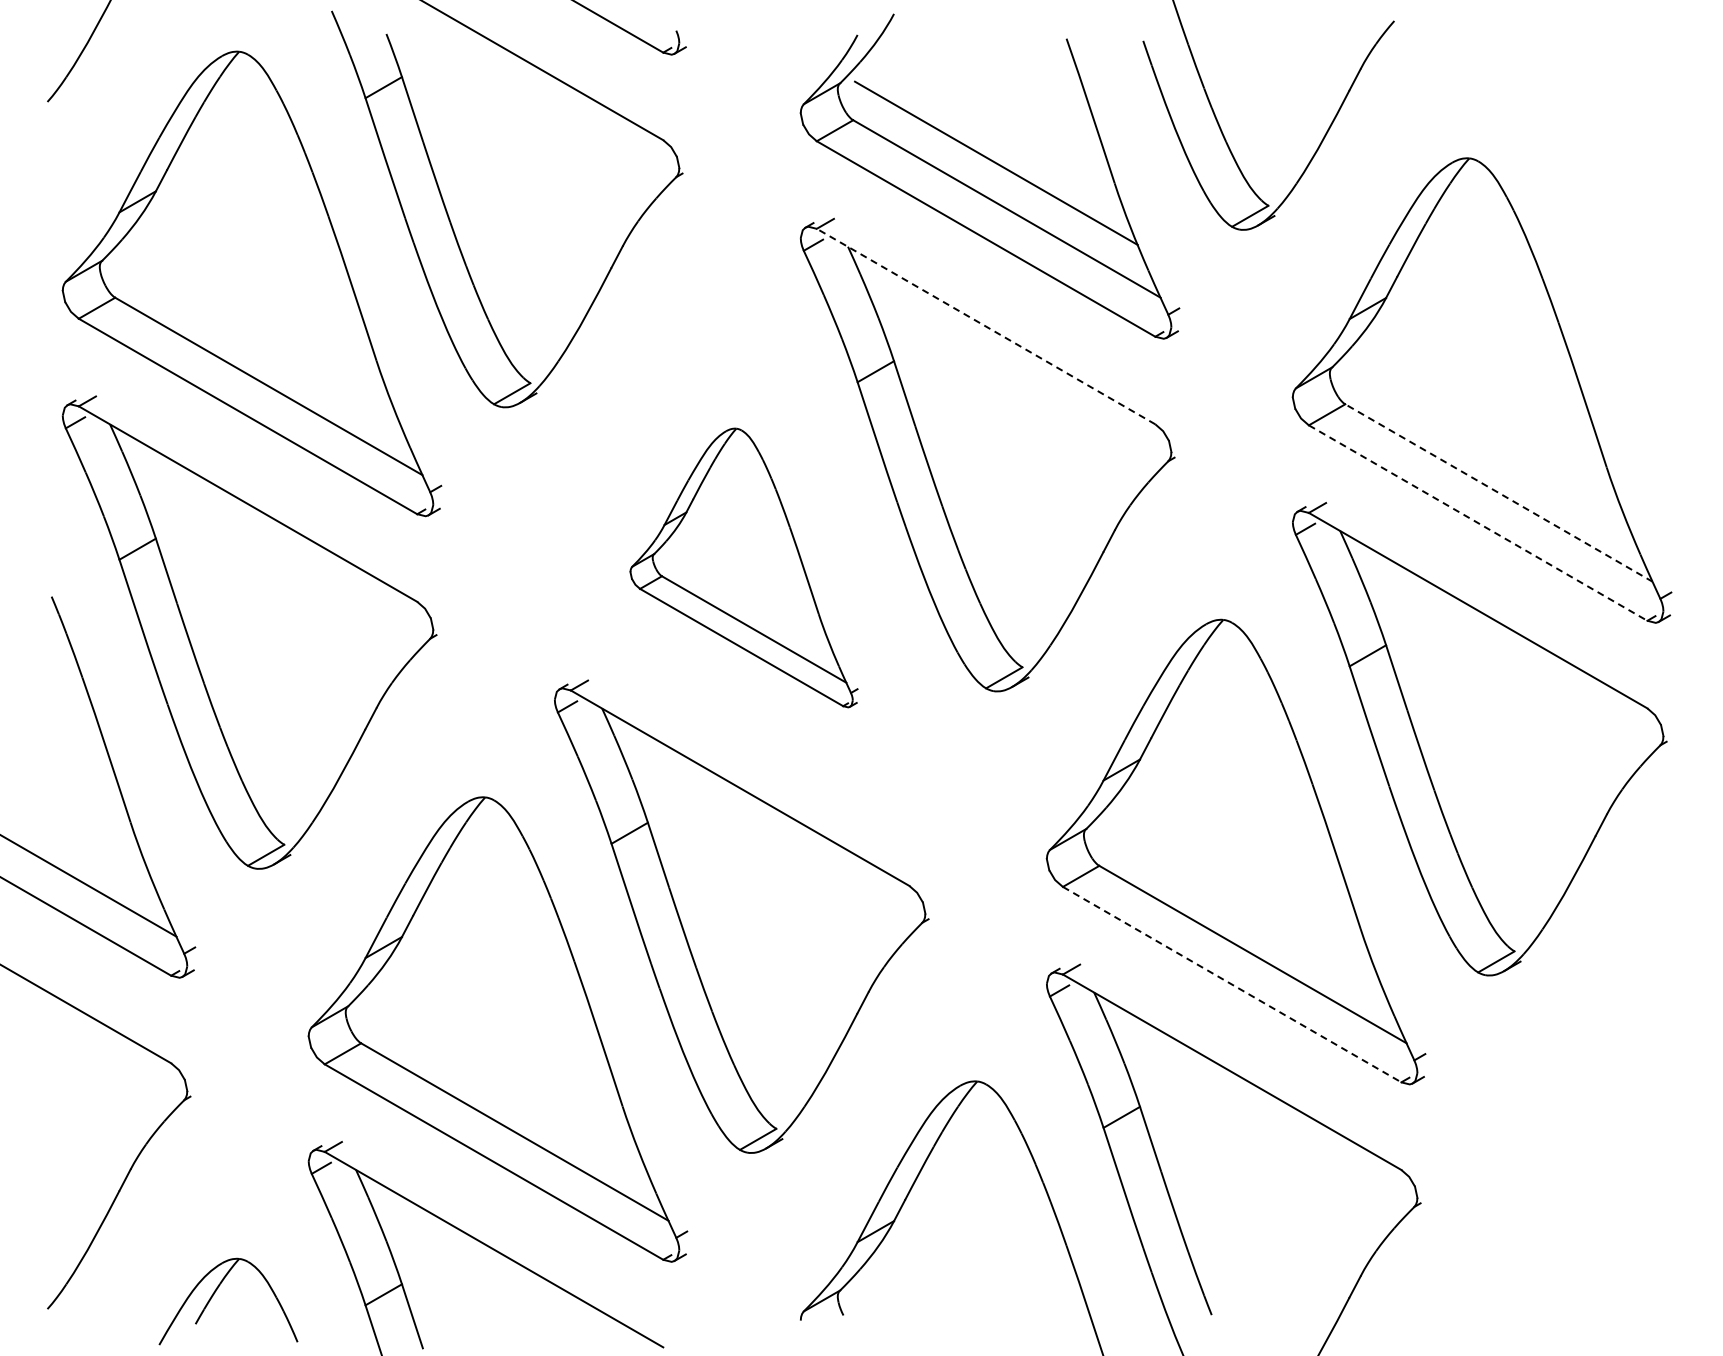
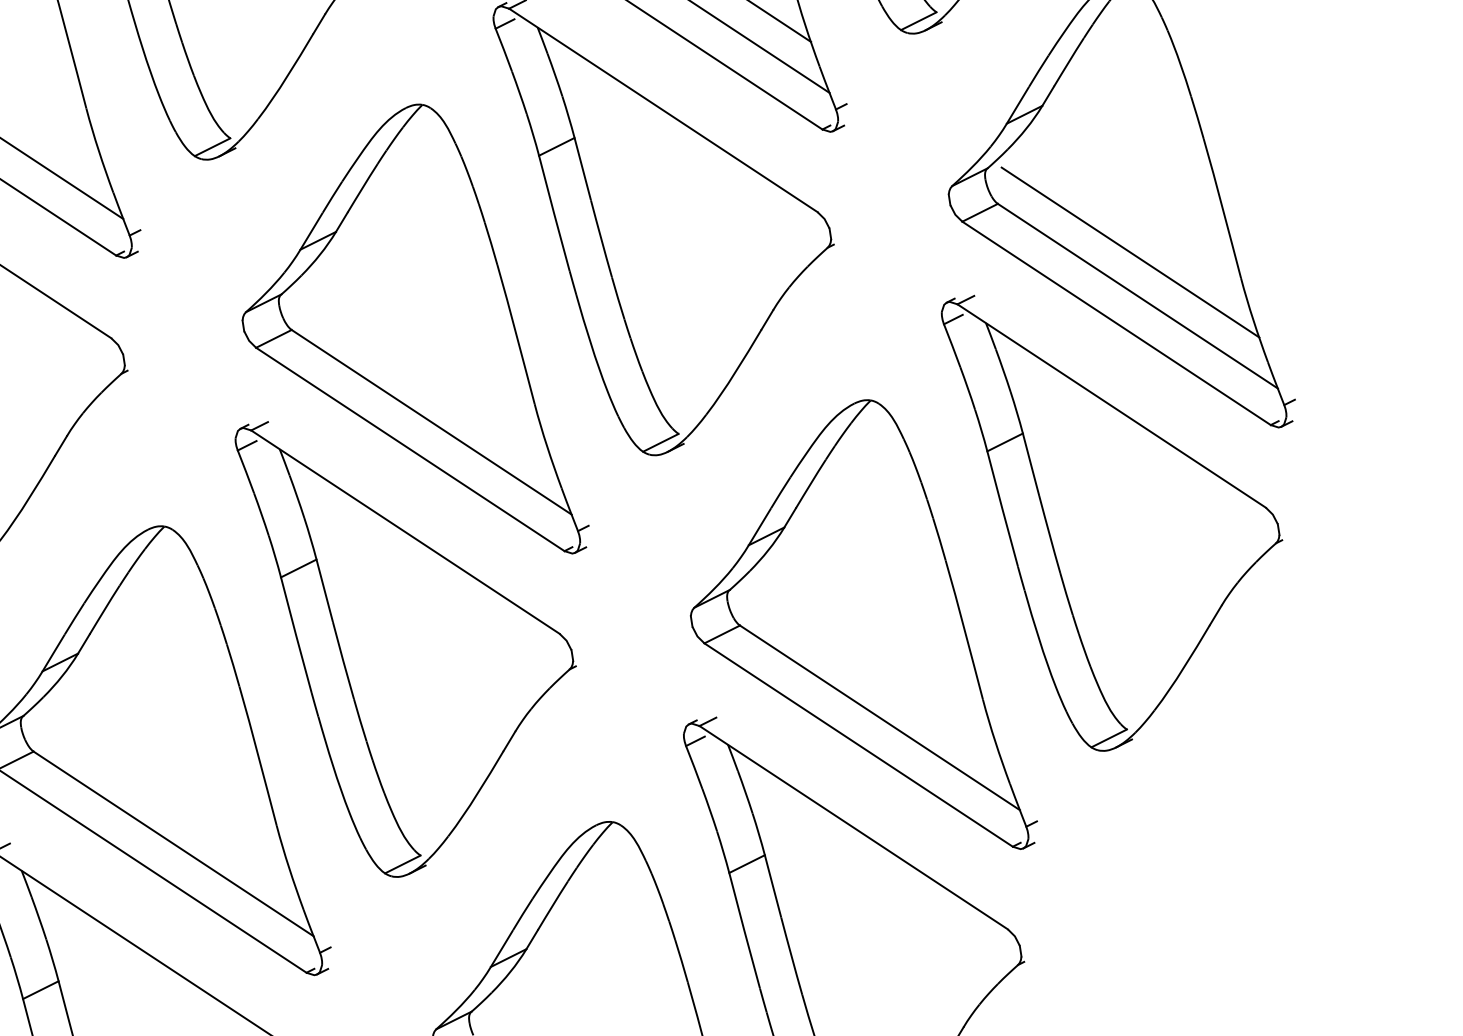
line: (985, 326) -> (662, 110), dashed -> solid
line: (1488, 447) -> (1130, 252), added
line: (1498, 492) -> (1137, 295), dashed -> solid
line: (1478, 523) -> (1116, 323), dashed -> solid
part: (743, 567) -> (421, 324), size x1.67
line: (1232, 984) -> (858, 744), dashed -> solid

